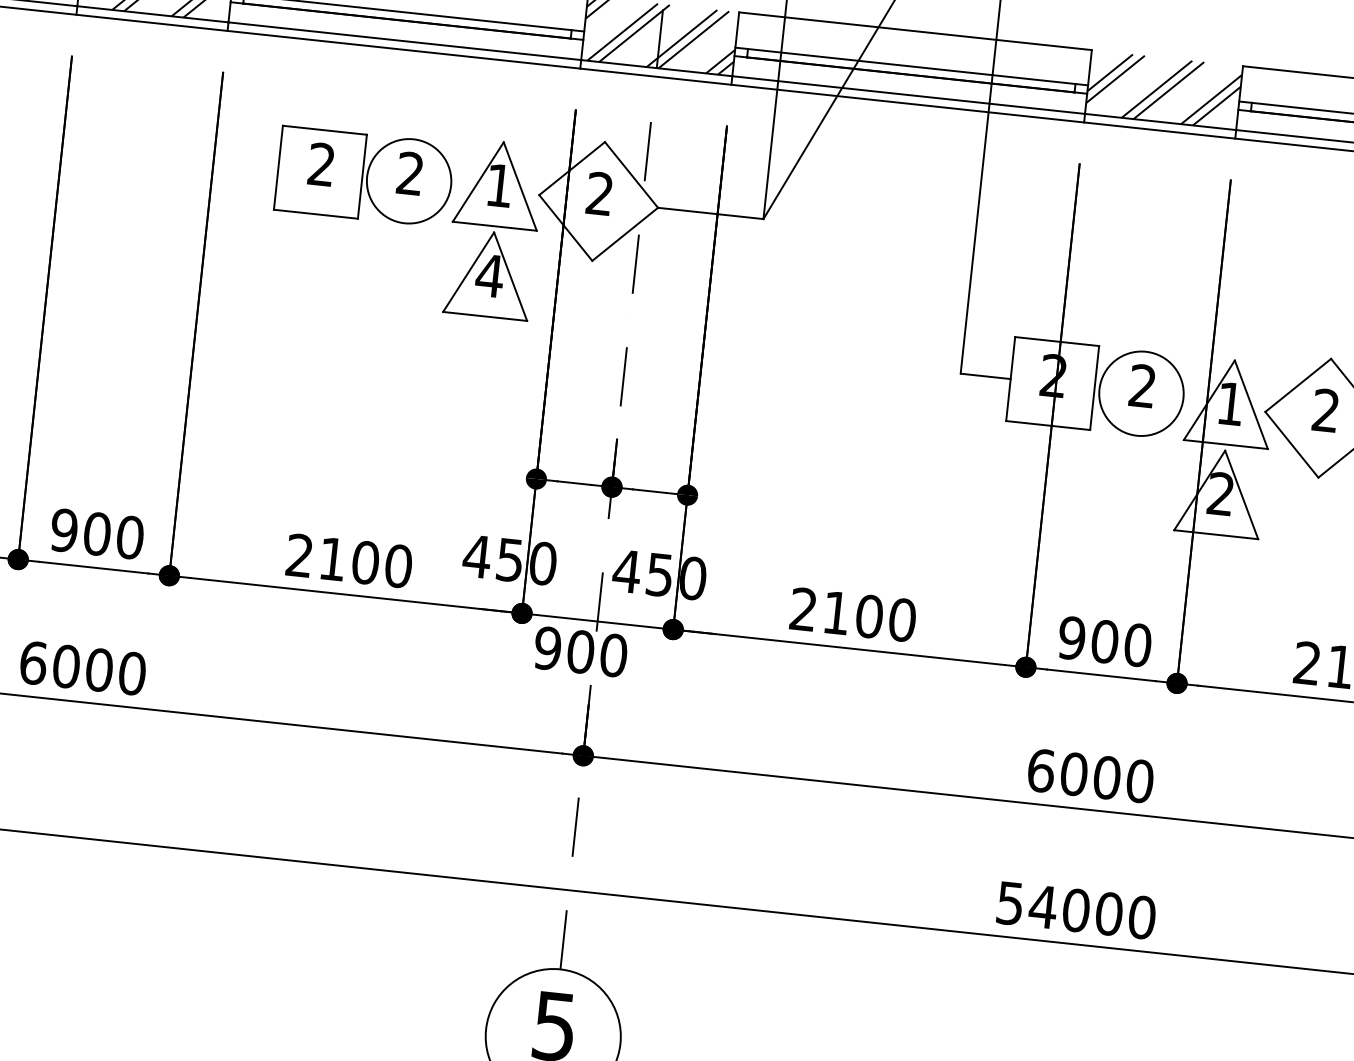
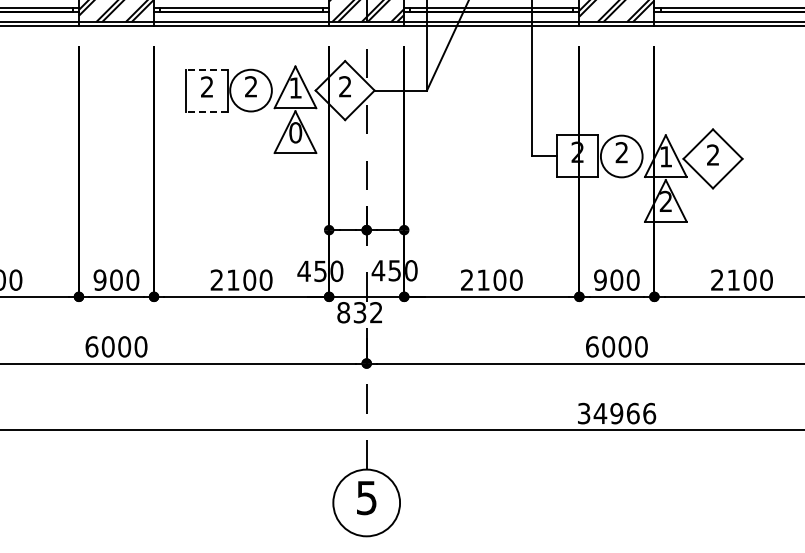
line: (325, 131) -> (207, 70), solid -> dashed
line: (316, 213) -> (207, 111), solid -> dashed
text: (489, 275) -> (295, 132), 4 -> 0
text: (579, 651) -> (359, 312), 900 -> 832
text: (1077, 910) -> (617, 413), 54000 -> 34966

